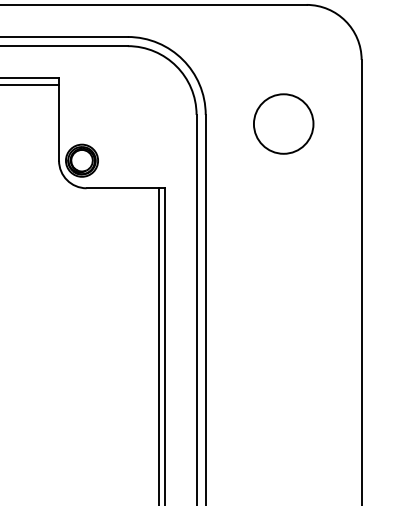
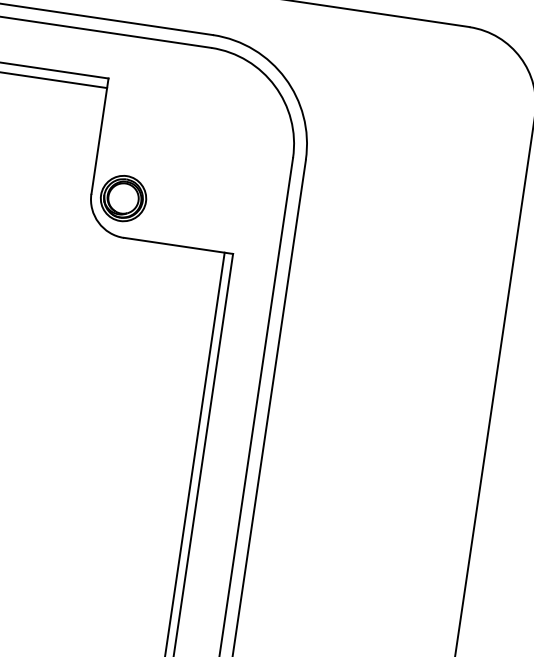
circle: (283, 123) -> (412, 188), removed

